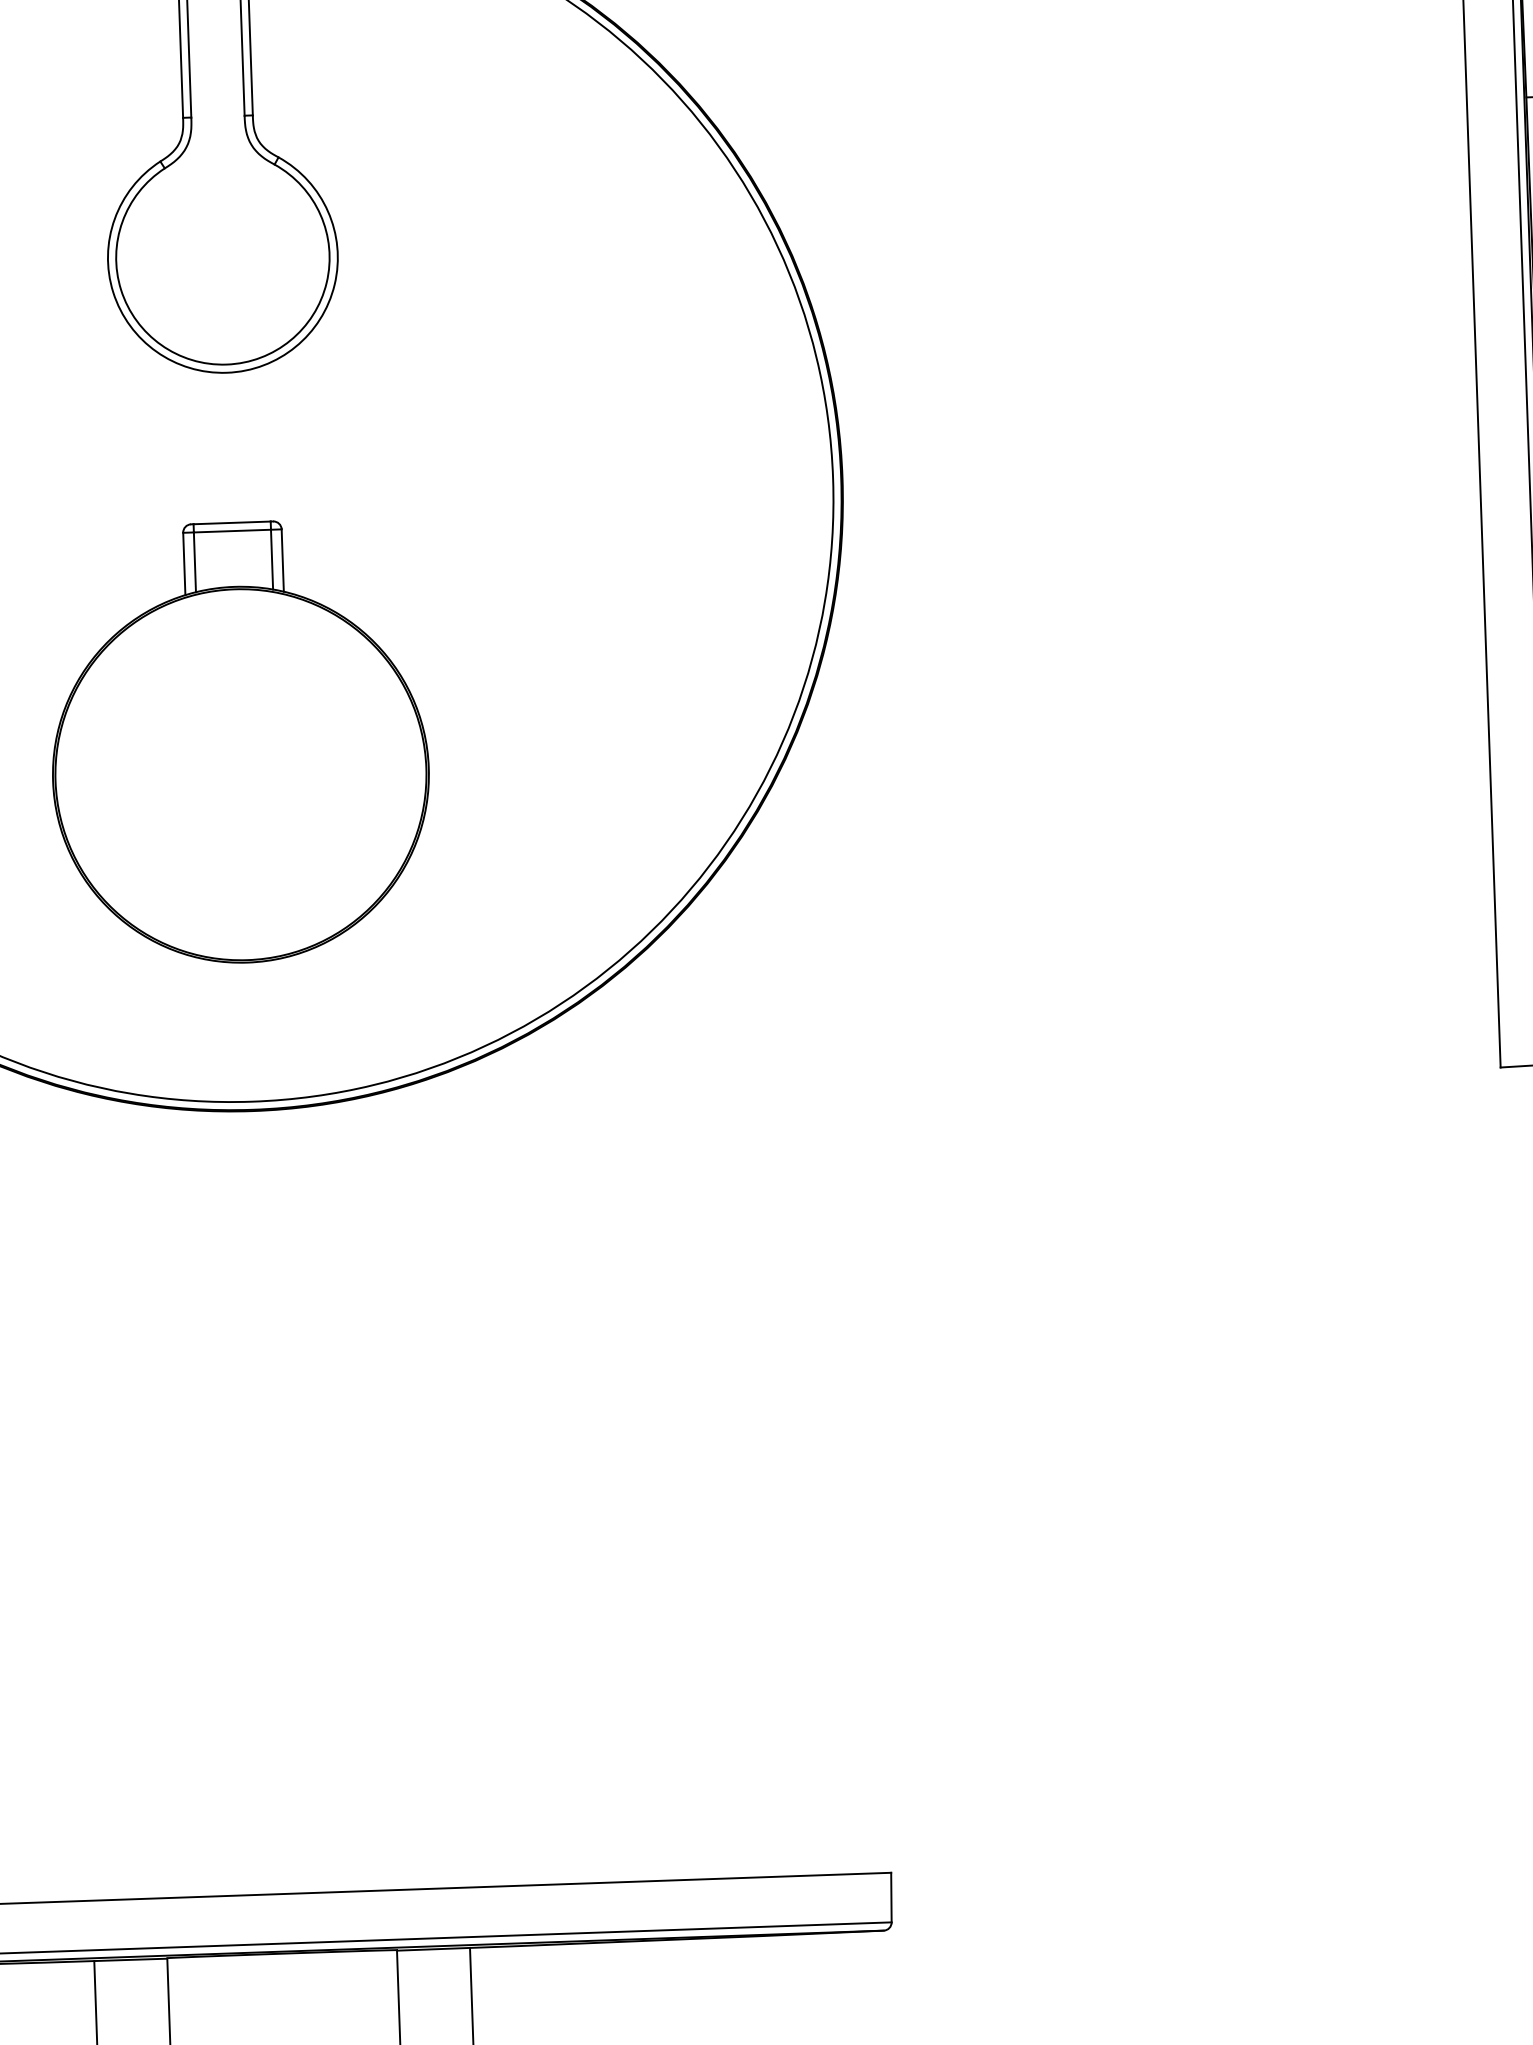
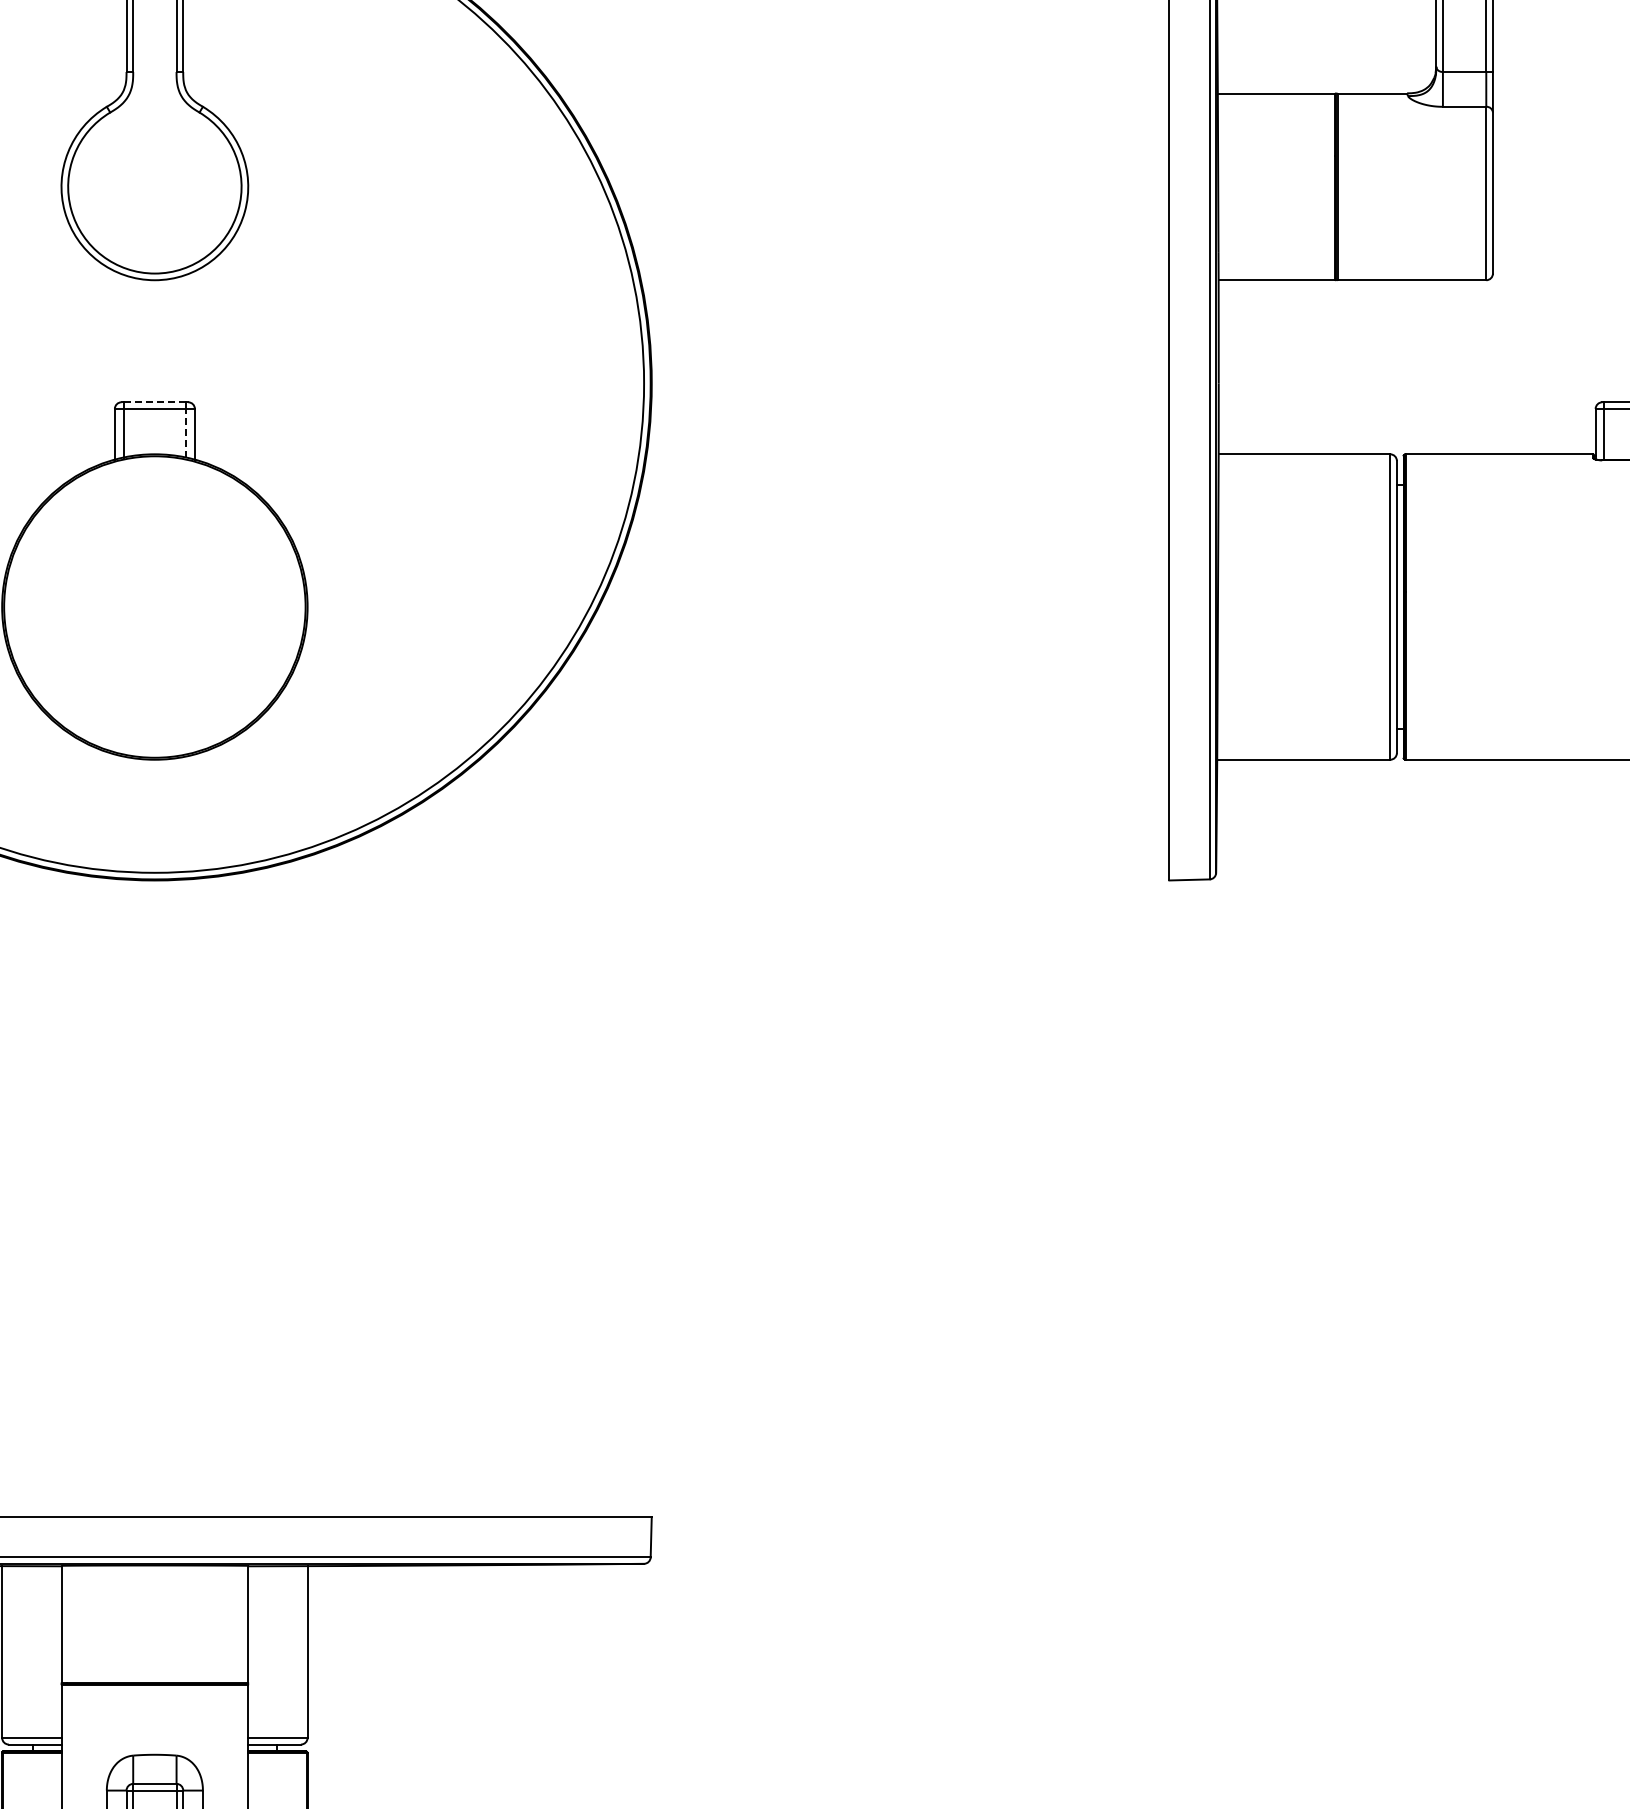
line: (232, 523) -> (155, 402), solid -> dashed
line: (272, 558) -> (186, 432), solid -> dashed

